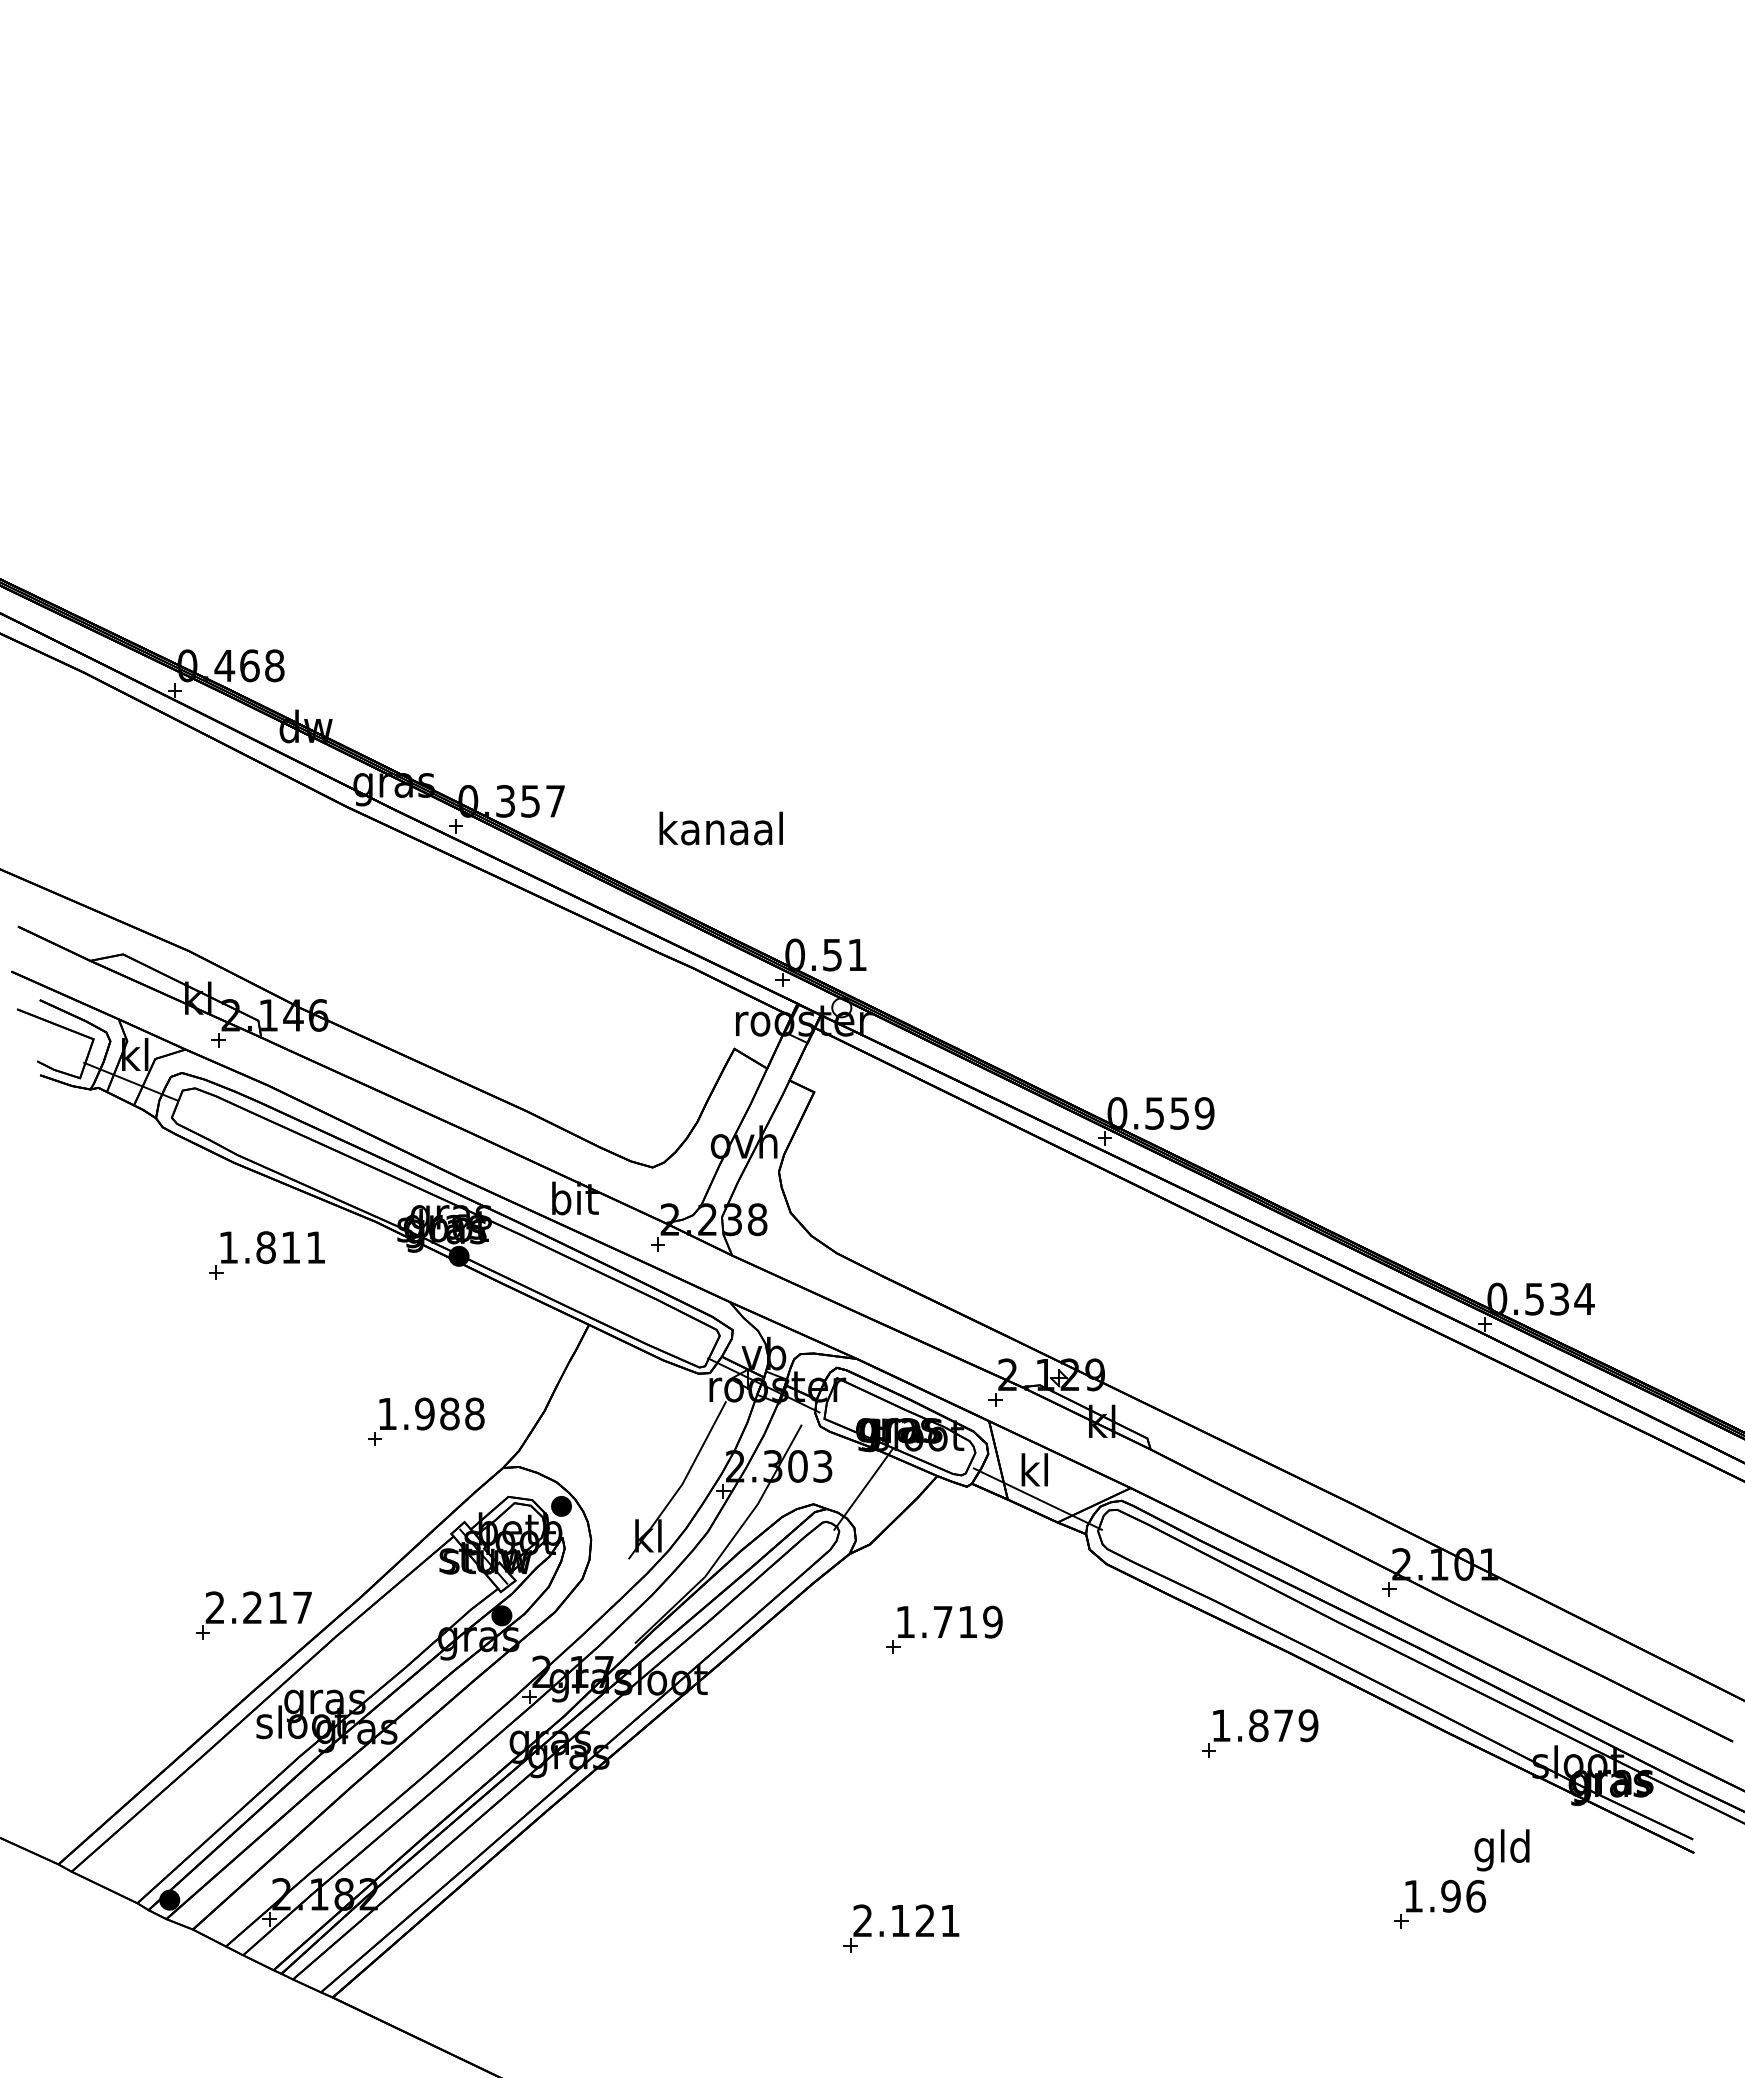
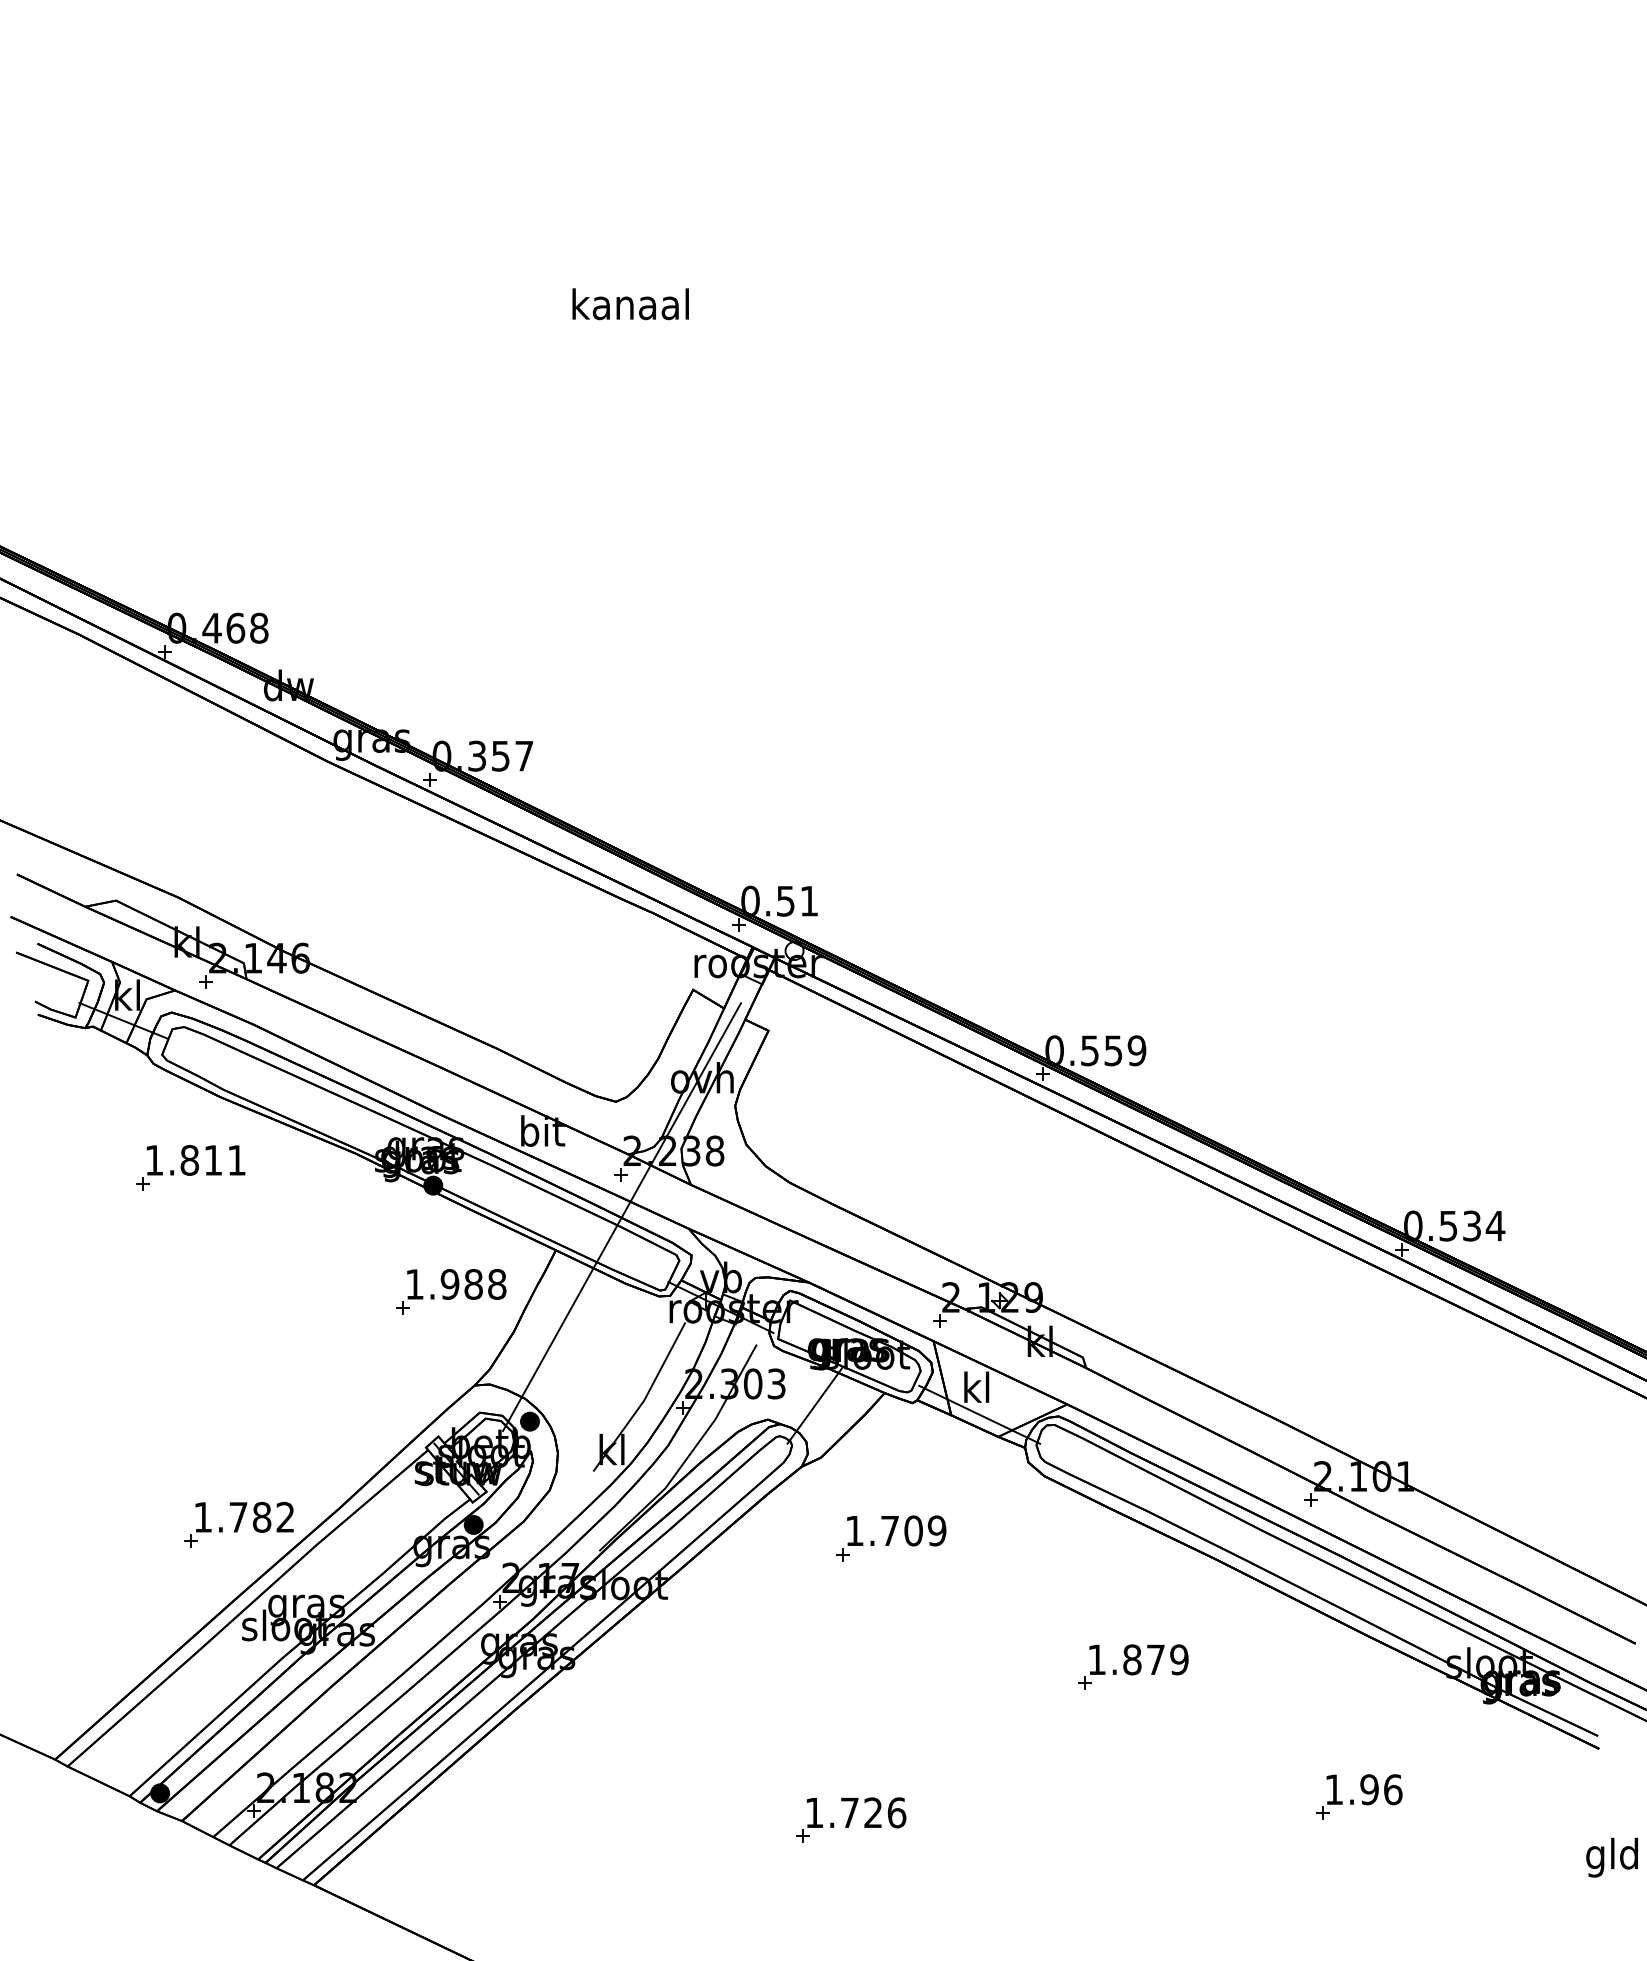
text: (720, 828) -> (630, 304), moved
part: (266, 1255) -> (190, 1167), moved
line: (659, 1289) -> (622, 1216), added
part: (426, 1421) -> (451, 1291), moved
text: (258, 1607) -> (243, 1517), 2.217 -> 1.782
text: (967, 1621) -> (913, 1530), 1.719 -> 1.709
part: (1260, 1733) -> (1134, 1667), moved
text: (1501, 1850) -> (1611, 1857), moved
text: (906, 1920) -> (855, 1812), 2.121 -> 1.726

